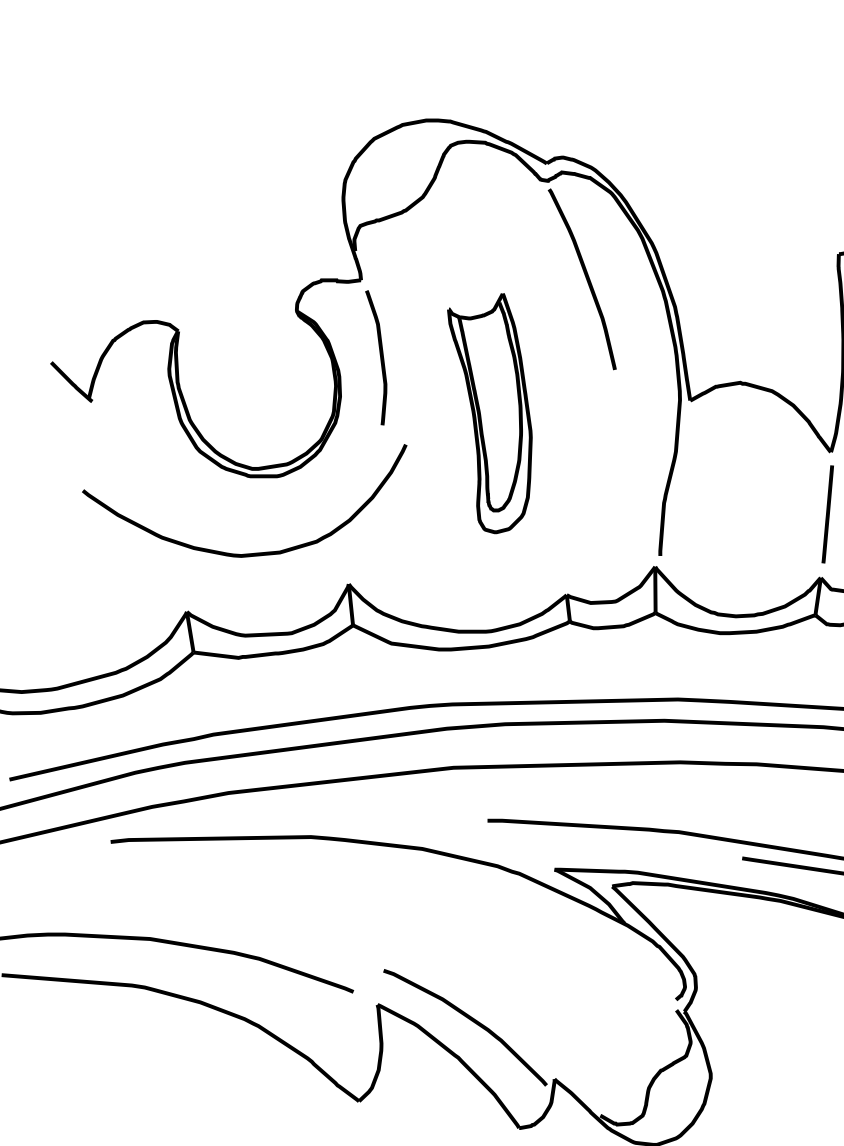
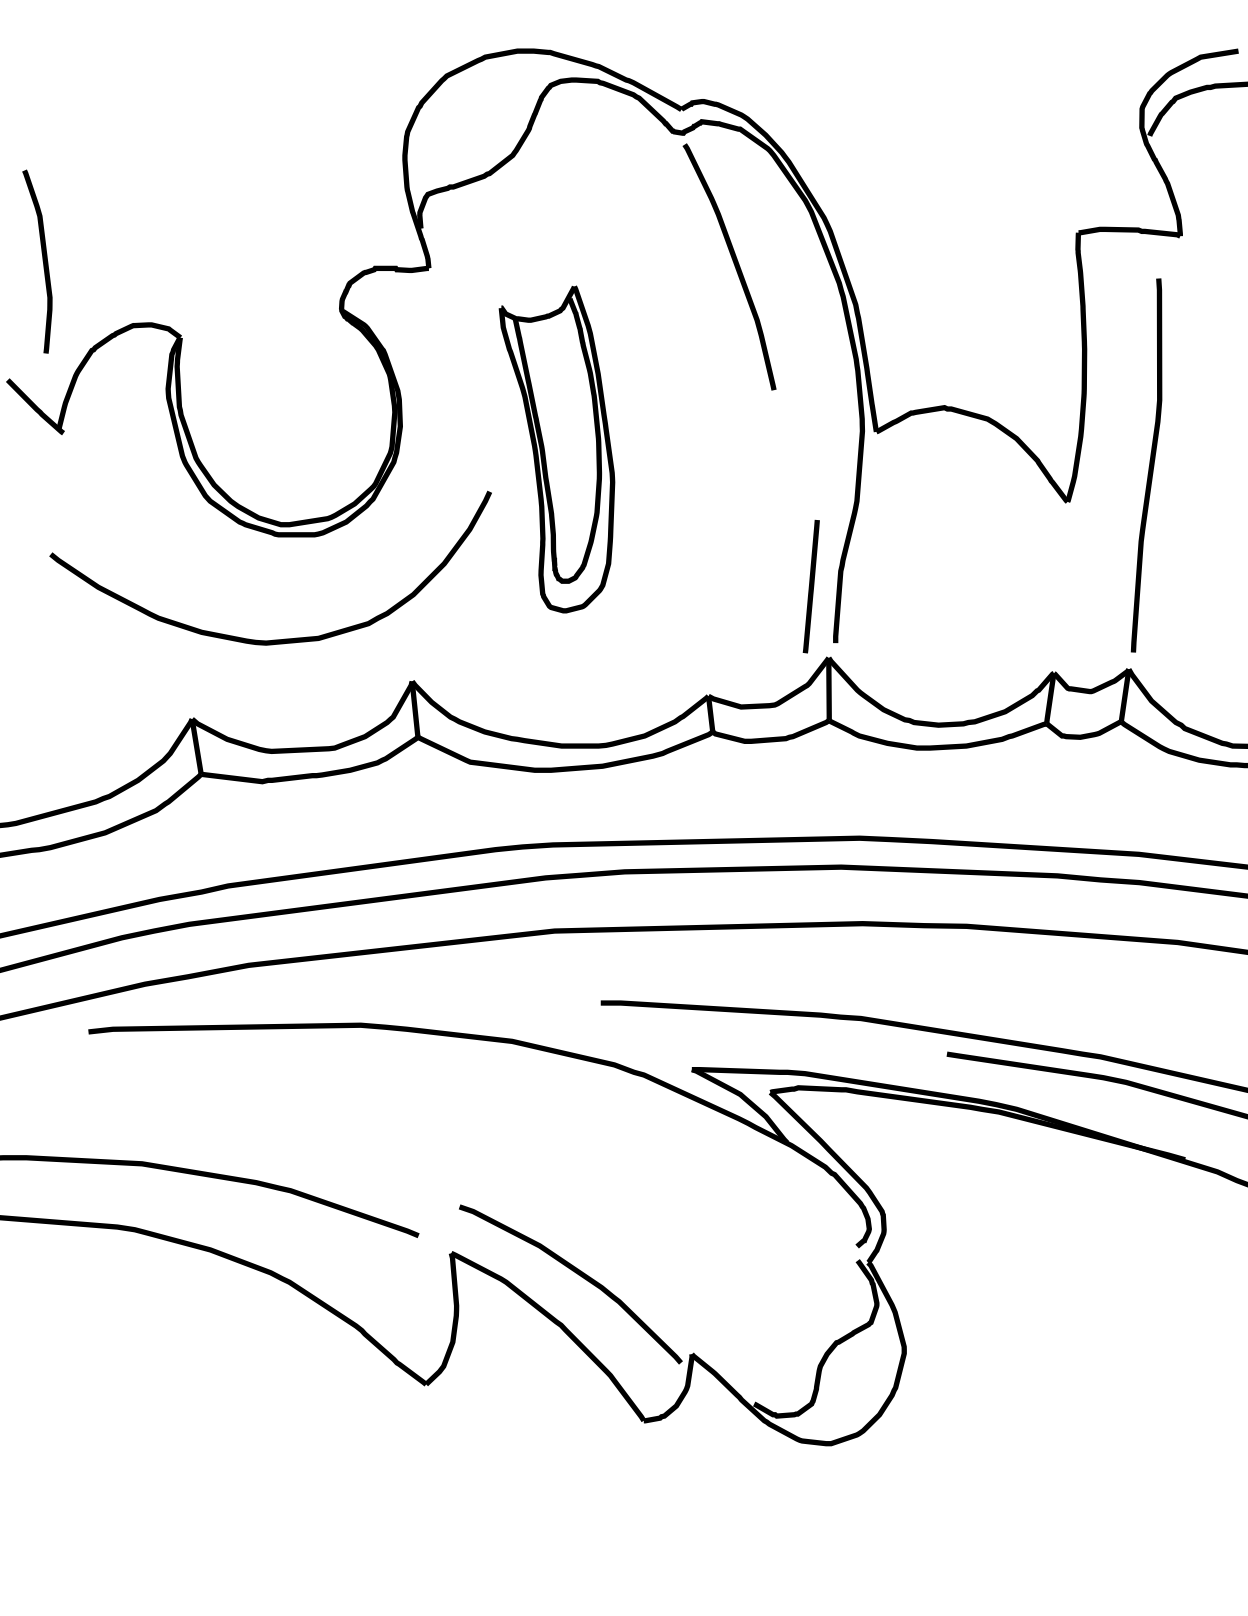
curve: (379, 357) -> (42, 261), moved
part: (489, 413) -> (556, 449), moved
curve: (827, 514) -> (810, 586), moved

